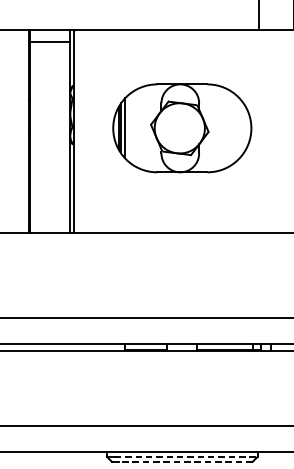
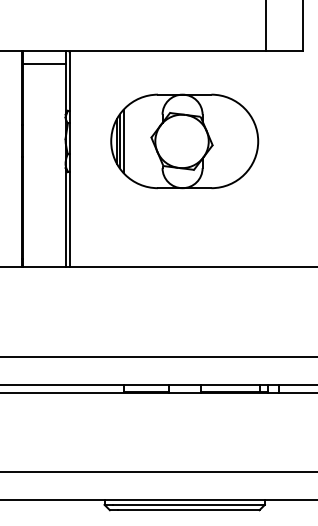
part: (182, 128) -> (184, 141), moved
line: (185, 456) -> (188, 504), dashed -> solid
line: (185, 462) -> (188, 510), dashed -> solid

